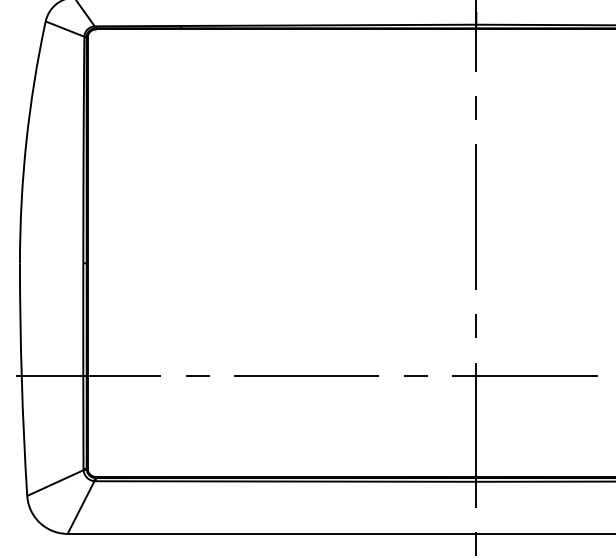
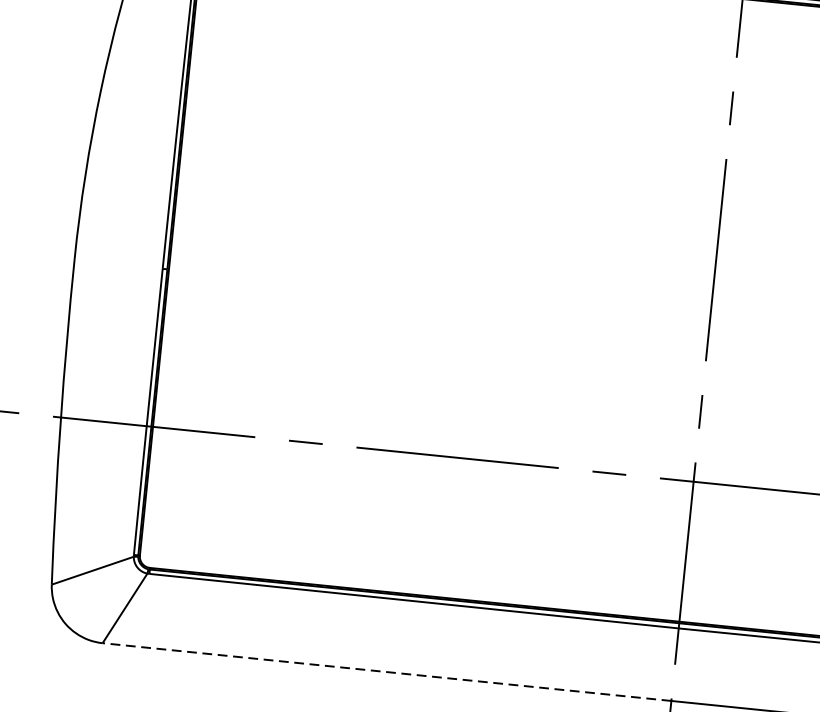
line: (271, 533) -> (386, 671), solid -> dashed

